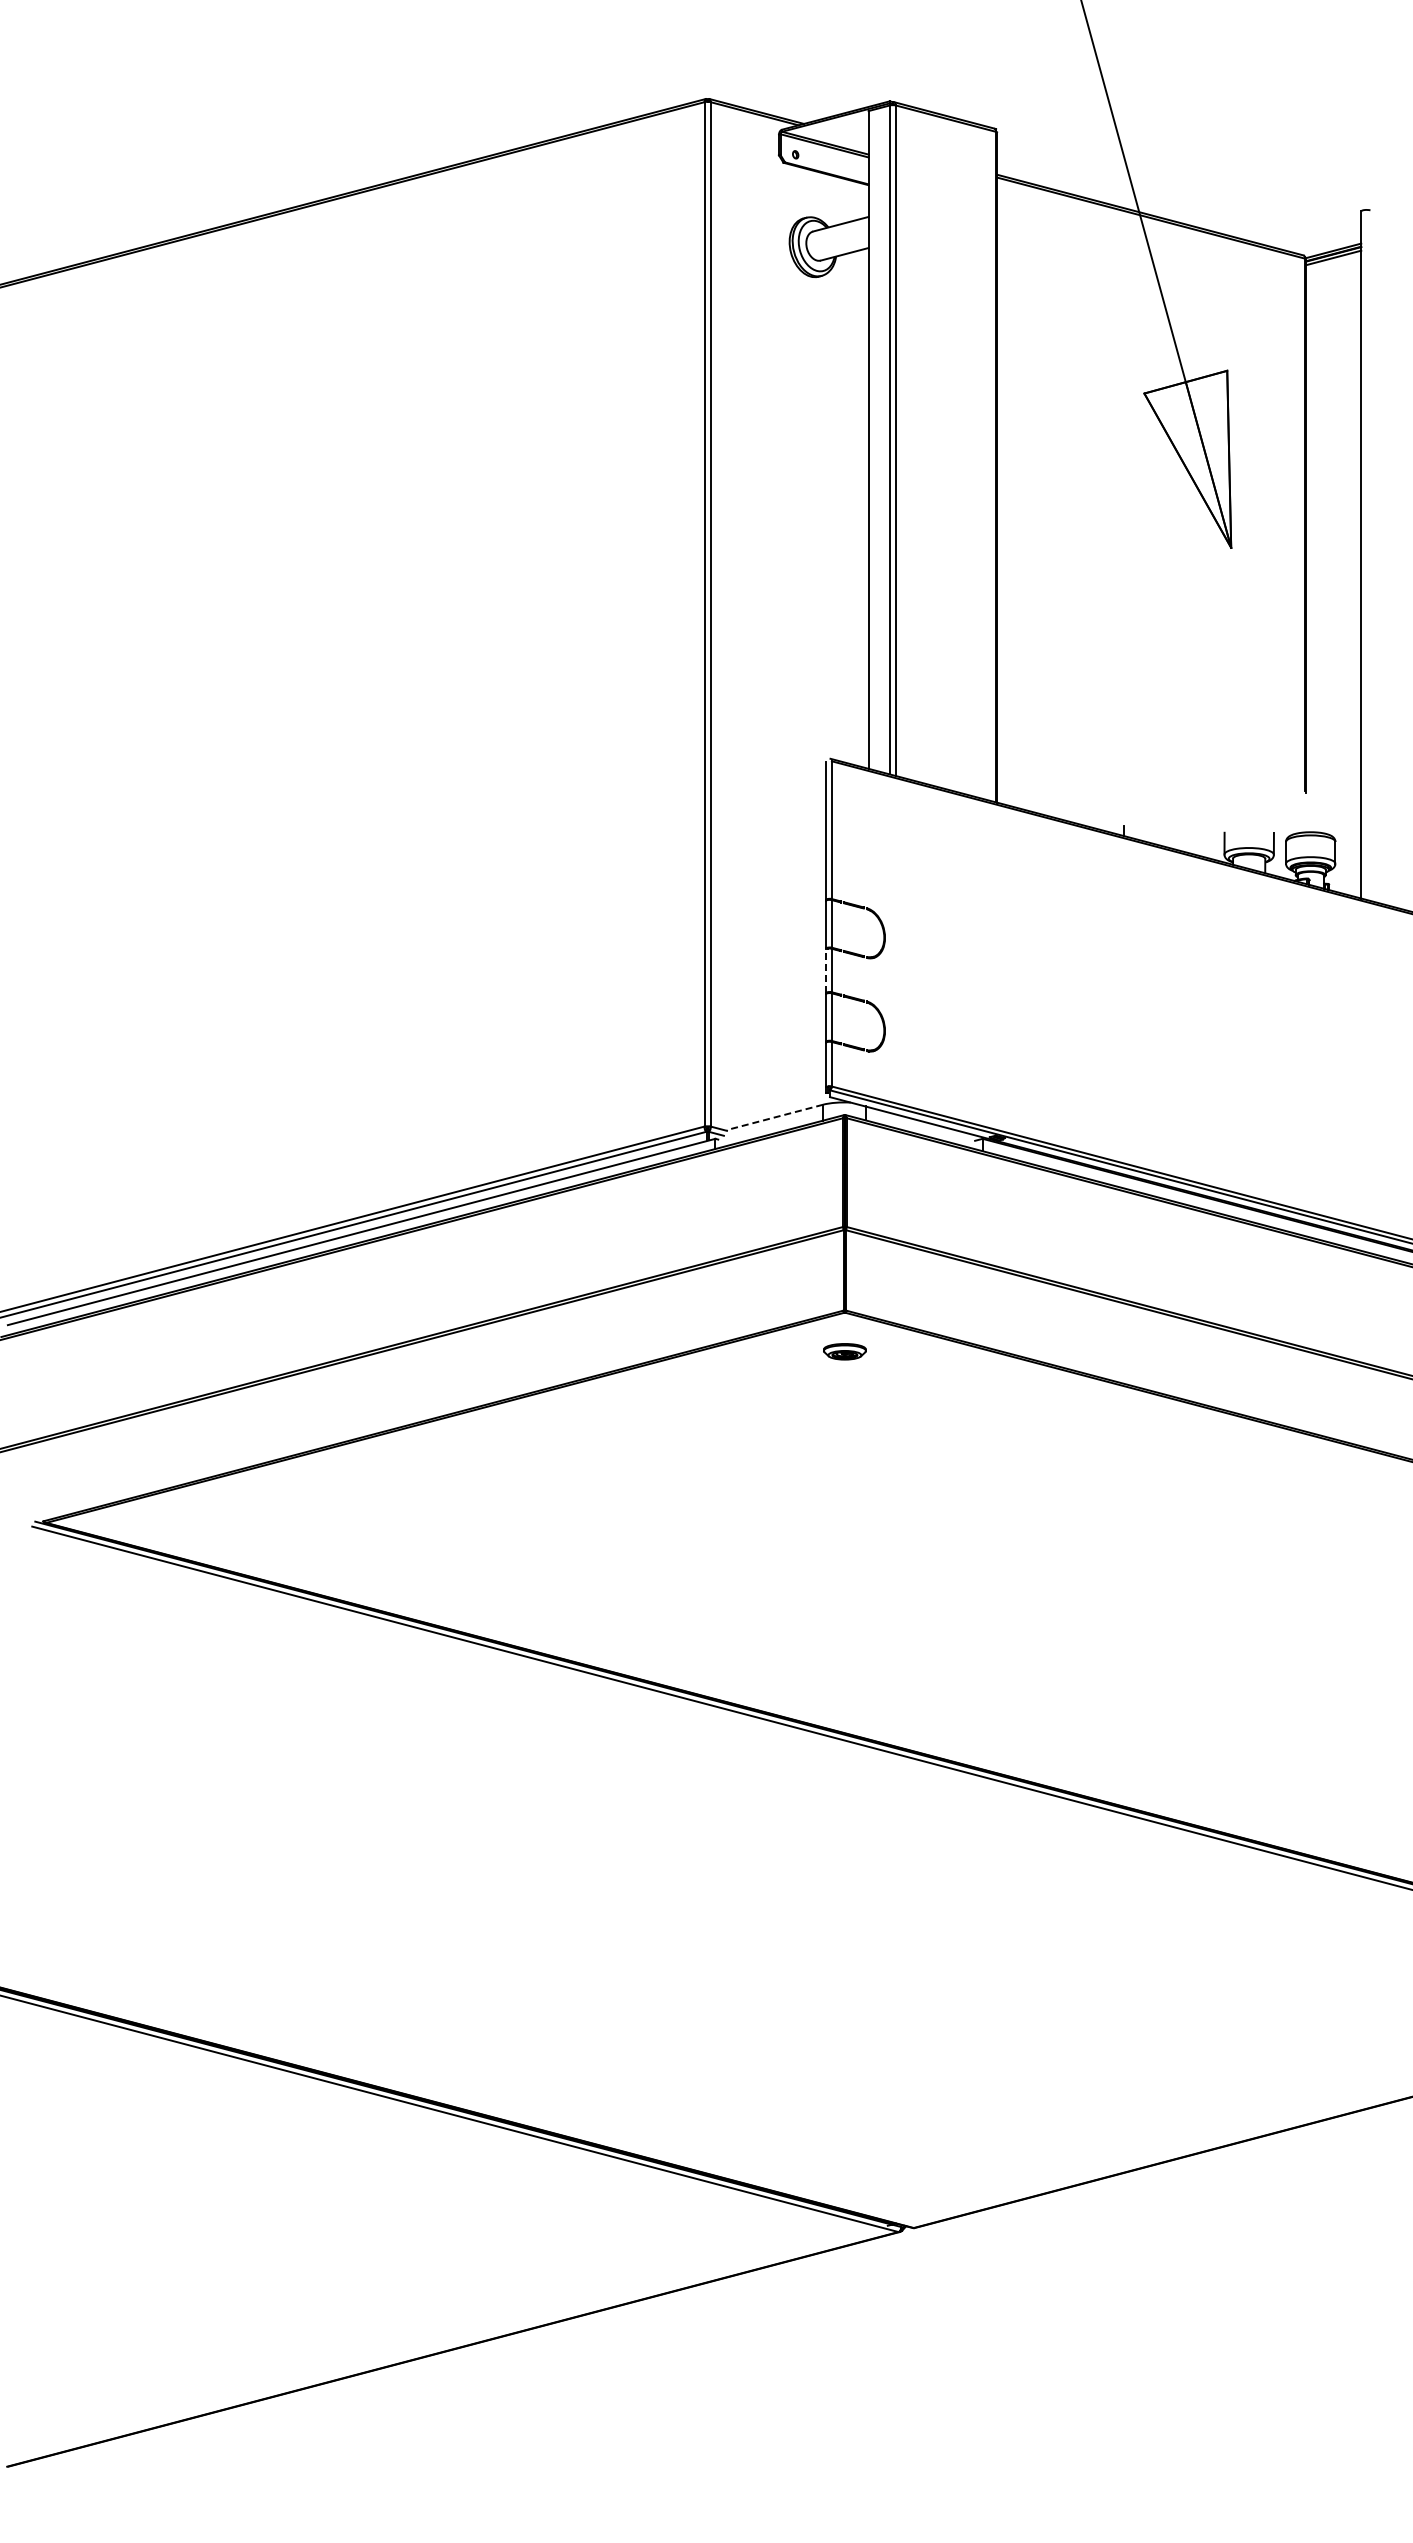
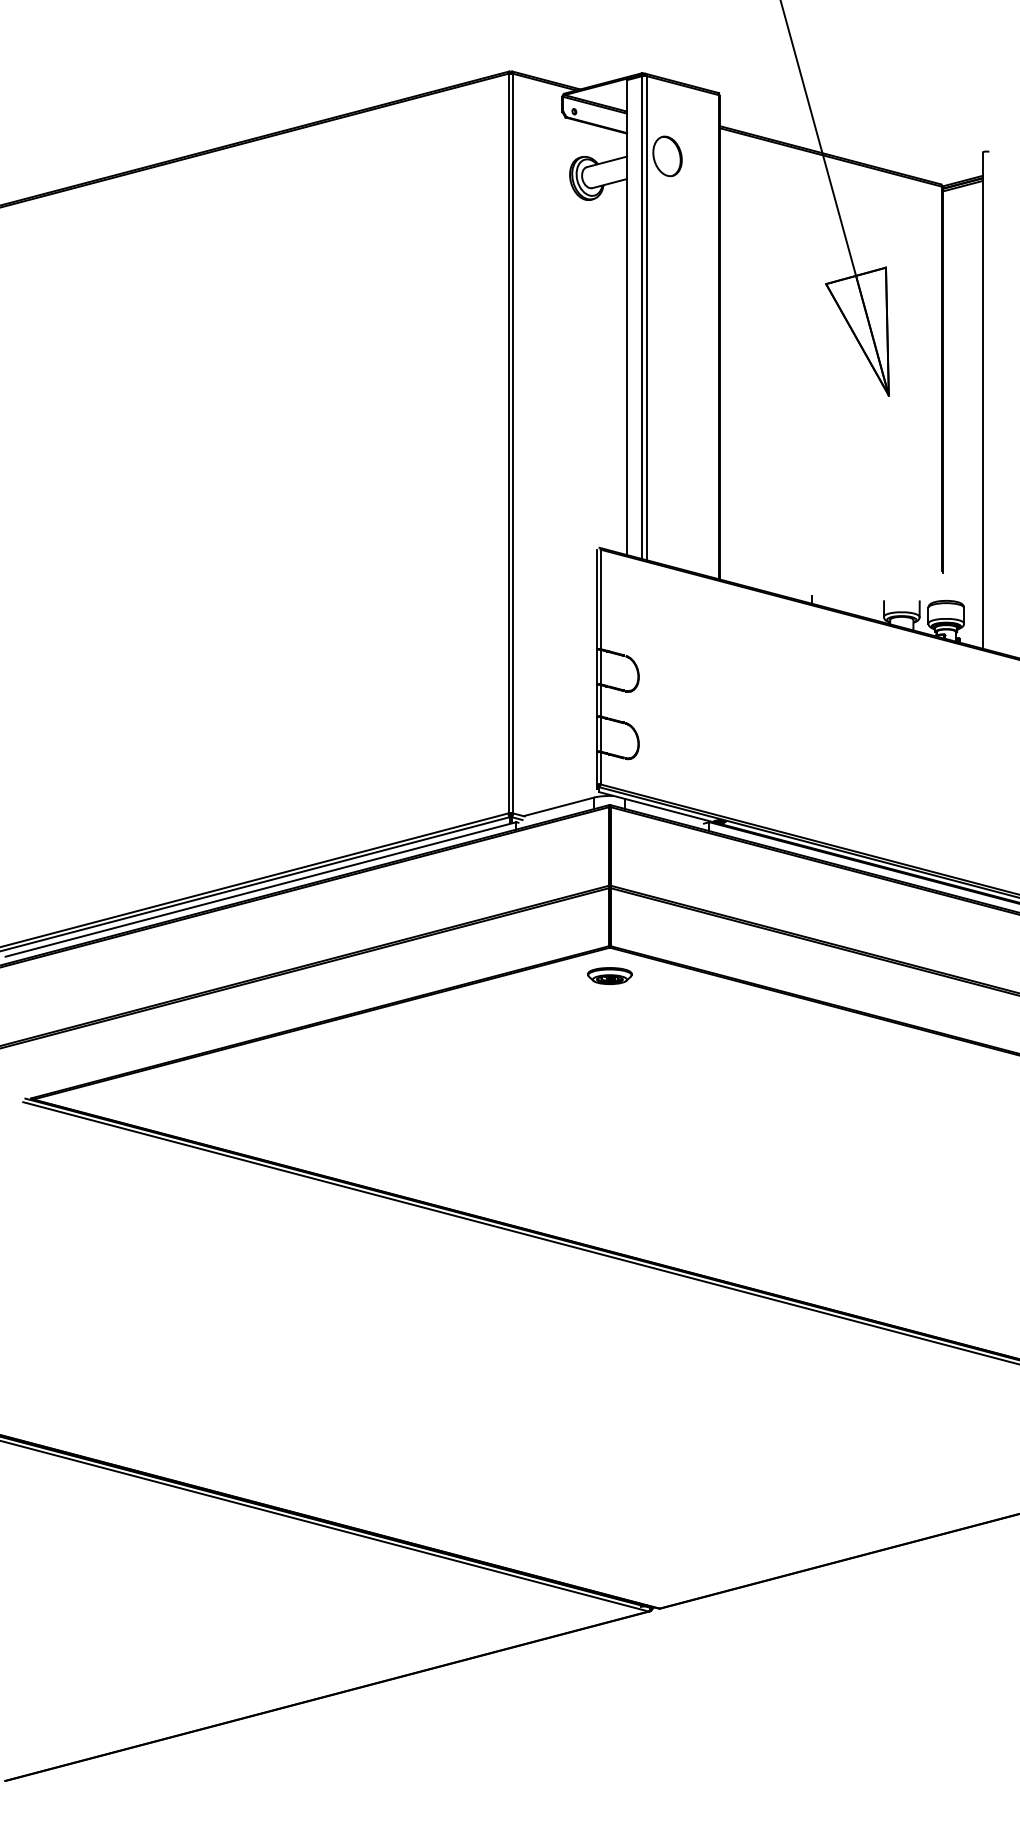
part: (924, 216) -> (667, 156), added
line: (826, 971) -> (596, 701), dashed -> solid
line: (775, 1117) -> (559, 806), dashed -> solid
part: (844, 1351) -> (609, 975), size x1.43

